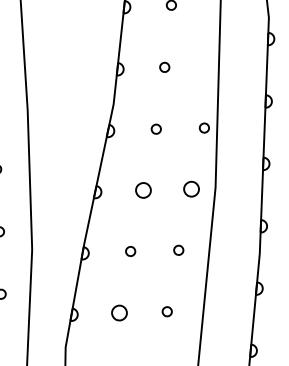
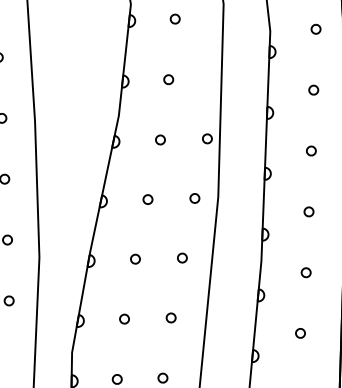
part: (191, 189) -> (194, 198), size x0.62
part: (142, 190) -> (147, 199), size x0.62
part: (119, 312) -> (124, 318), size x0.62

